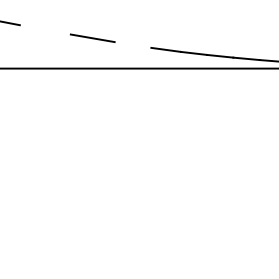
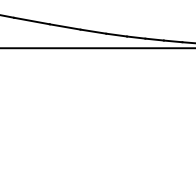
line: (44, 29) -> (31, 20), added
line: (133, 44) -> (93, 31), added

